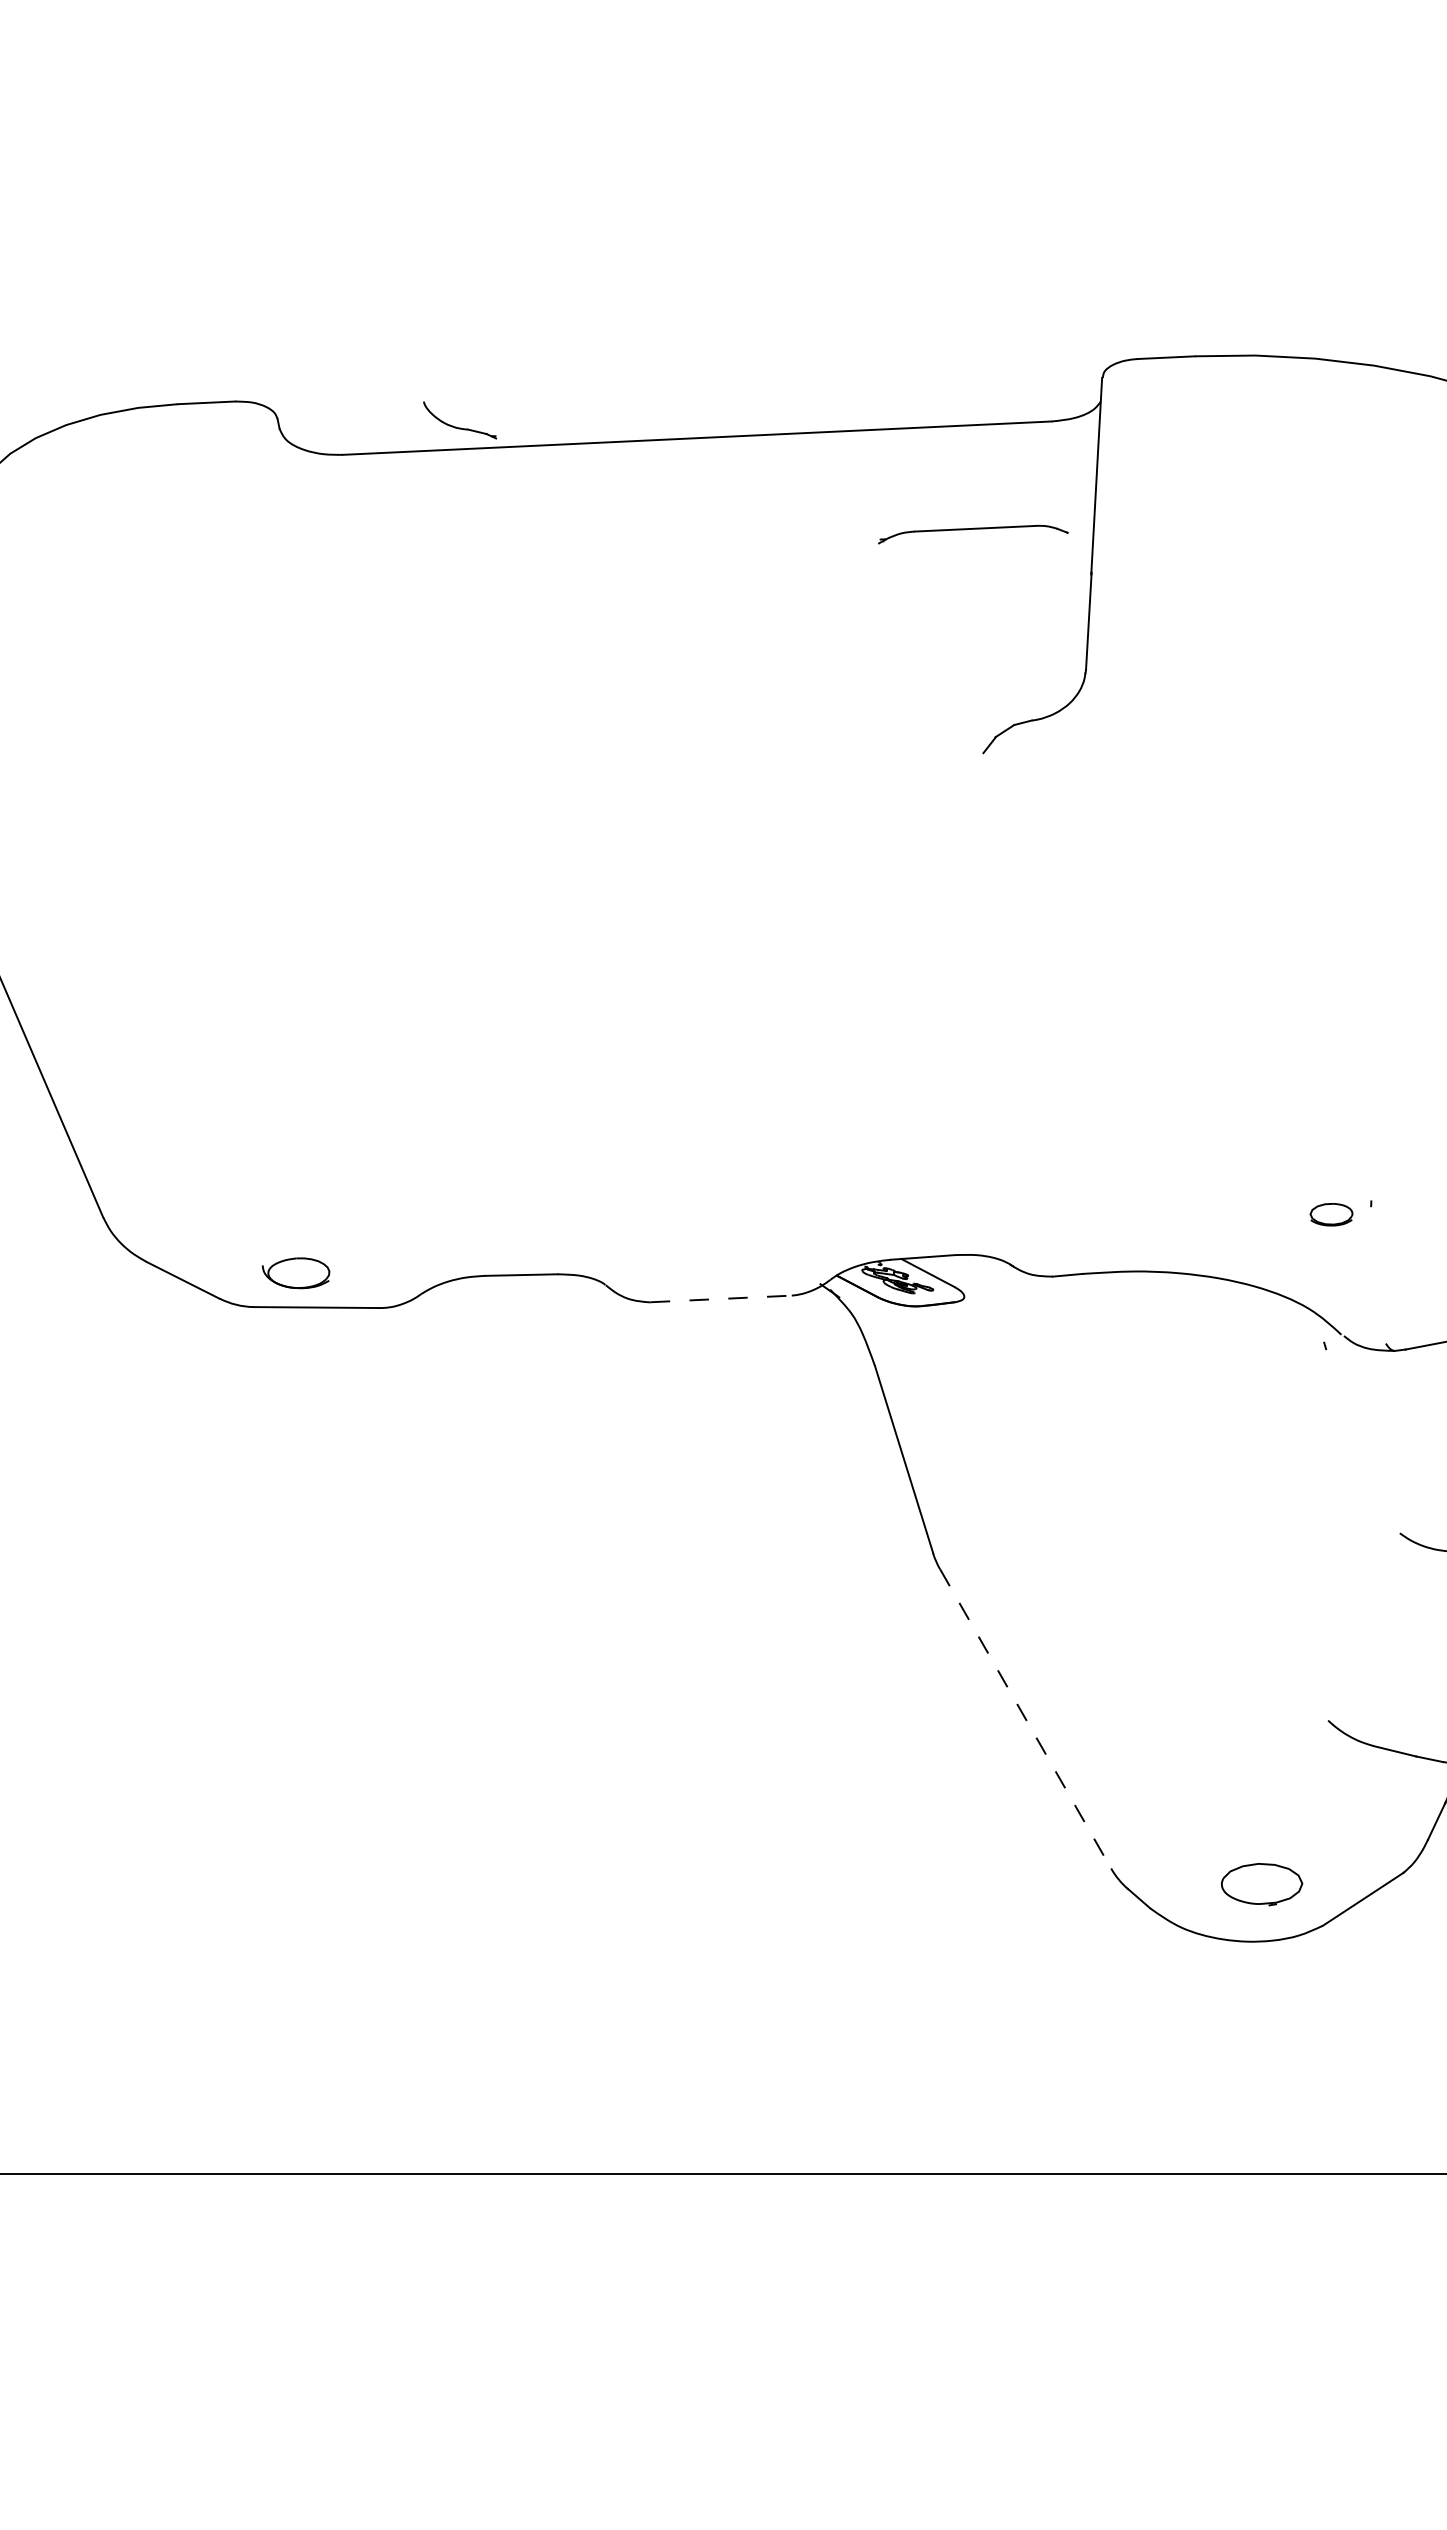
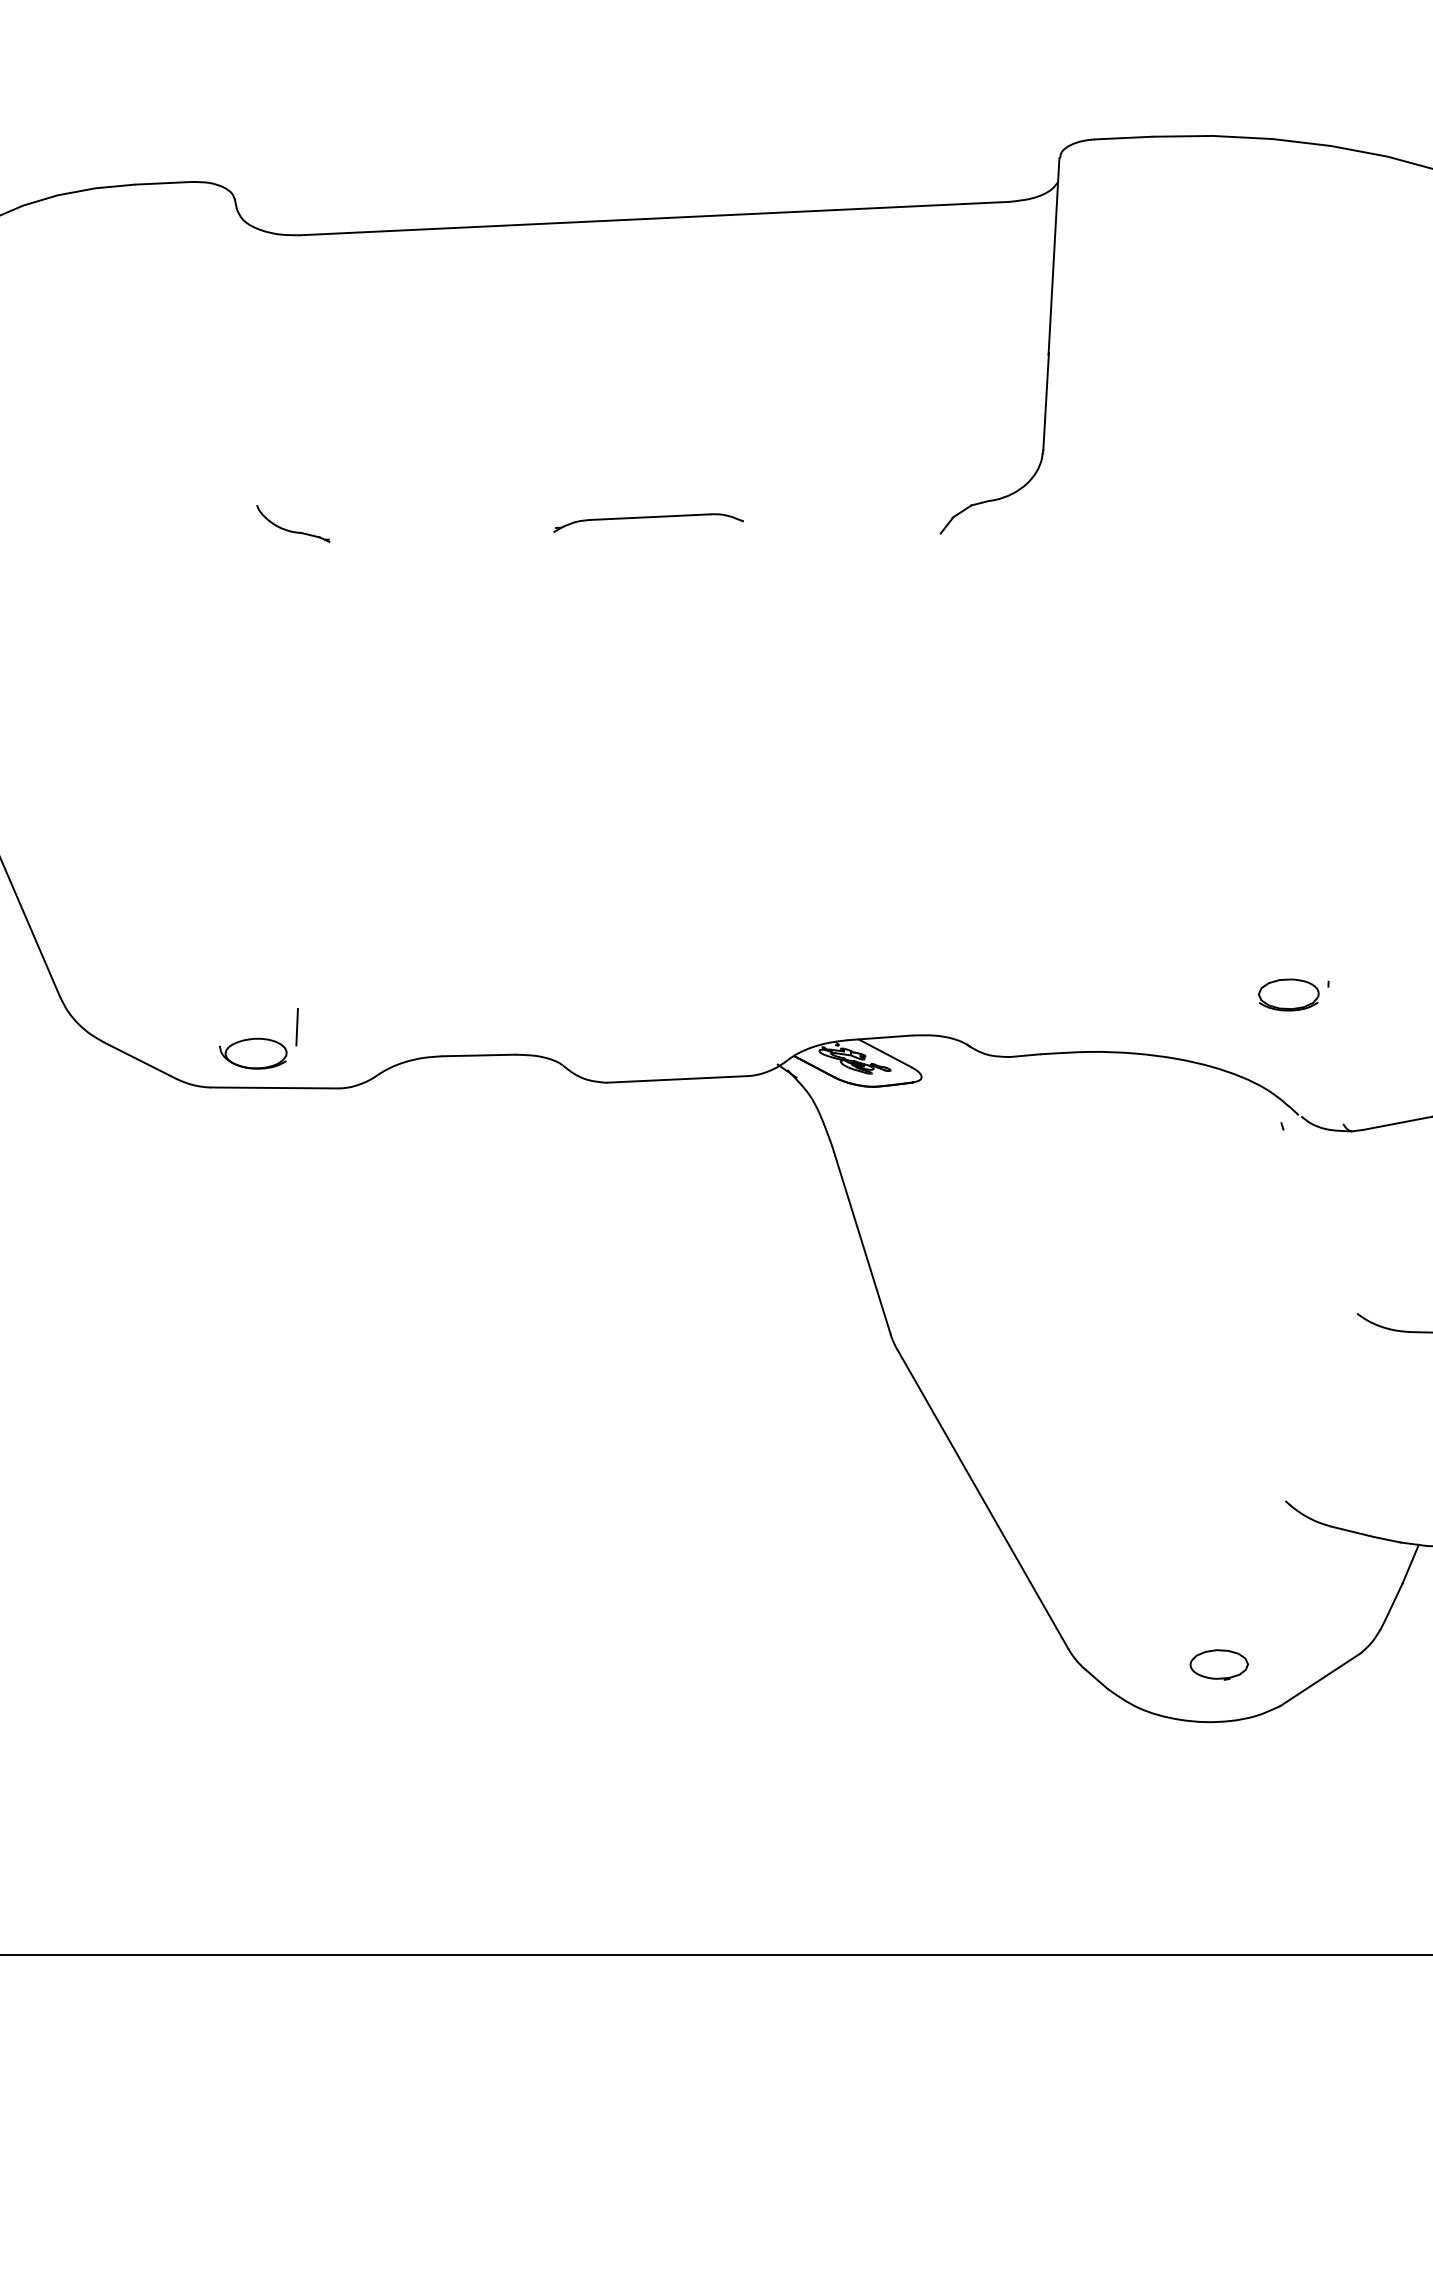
part: (460, 427) -> (293, 530), moved
part: (973, 534) -> (648, 522), moved
part: (1331, 1214) -> (1288, 994), size x1.43
line: (339, 1246) -> (296, 1026), added
line: (721, 1298) -> (678, 1078), dashed -> solid
line: (1025, 1719) -> (982, 1499), dashed -> solid
part: (1261, 1884) -> (1218, 1664), size x0.71

